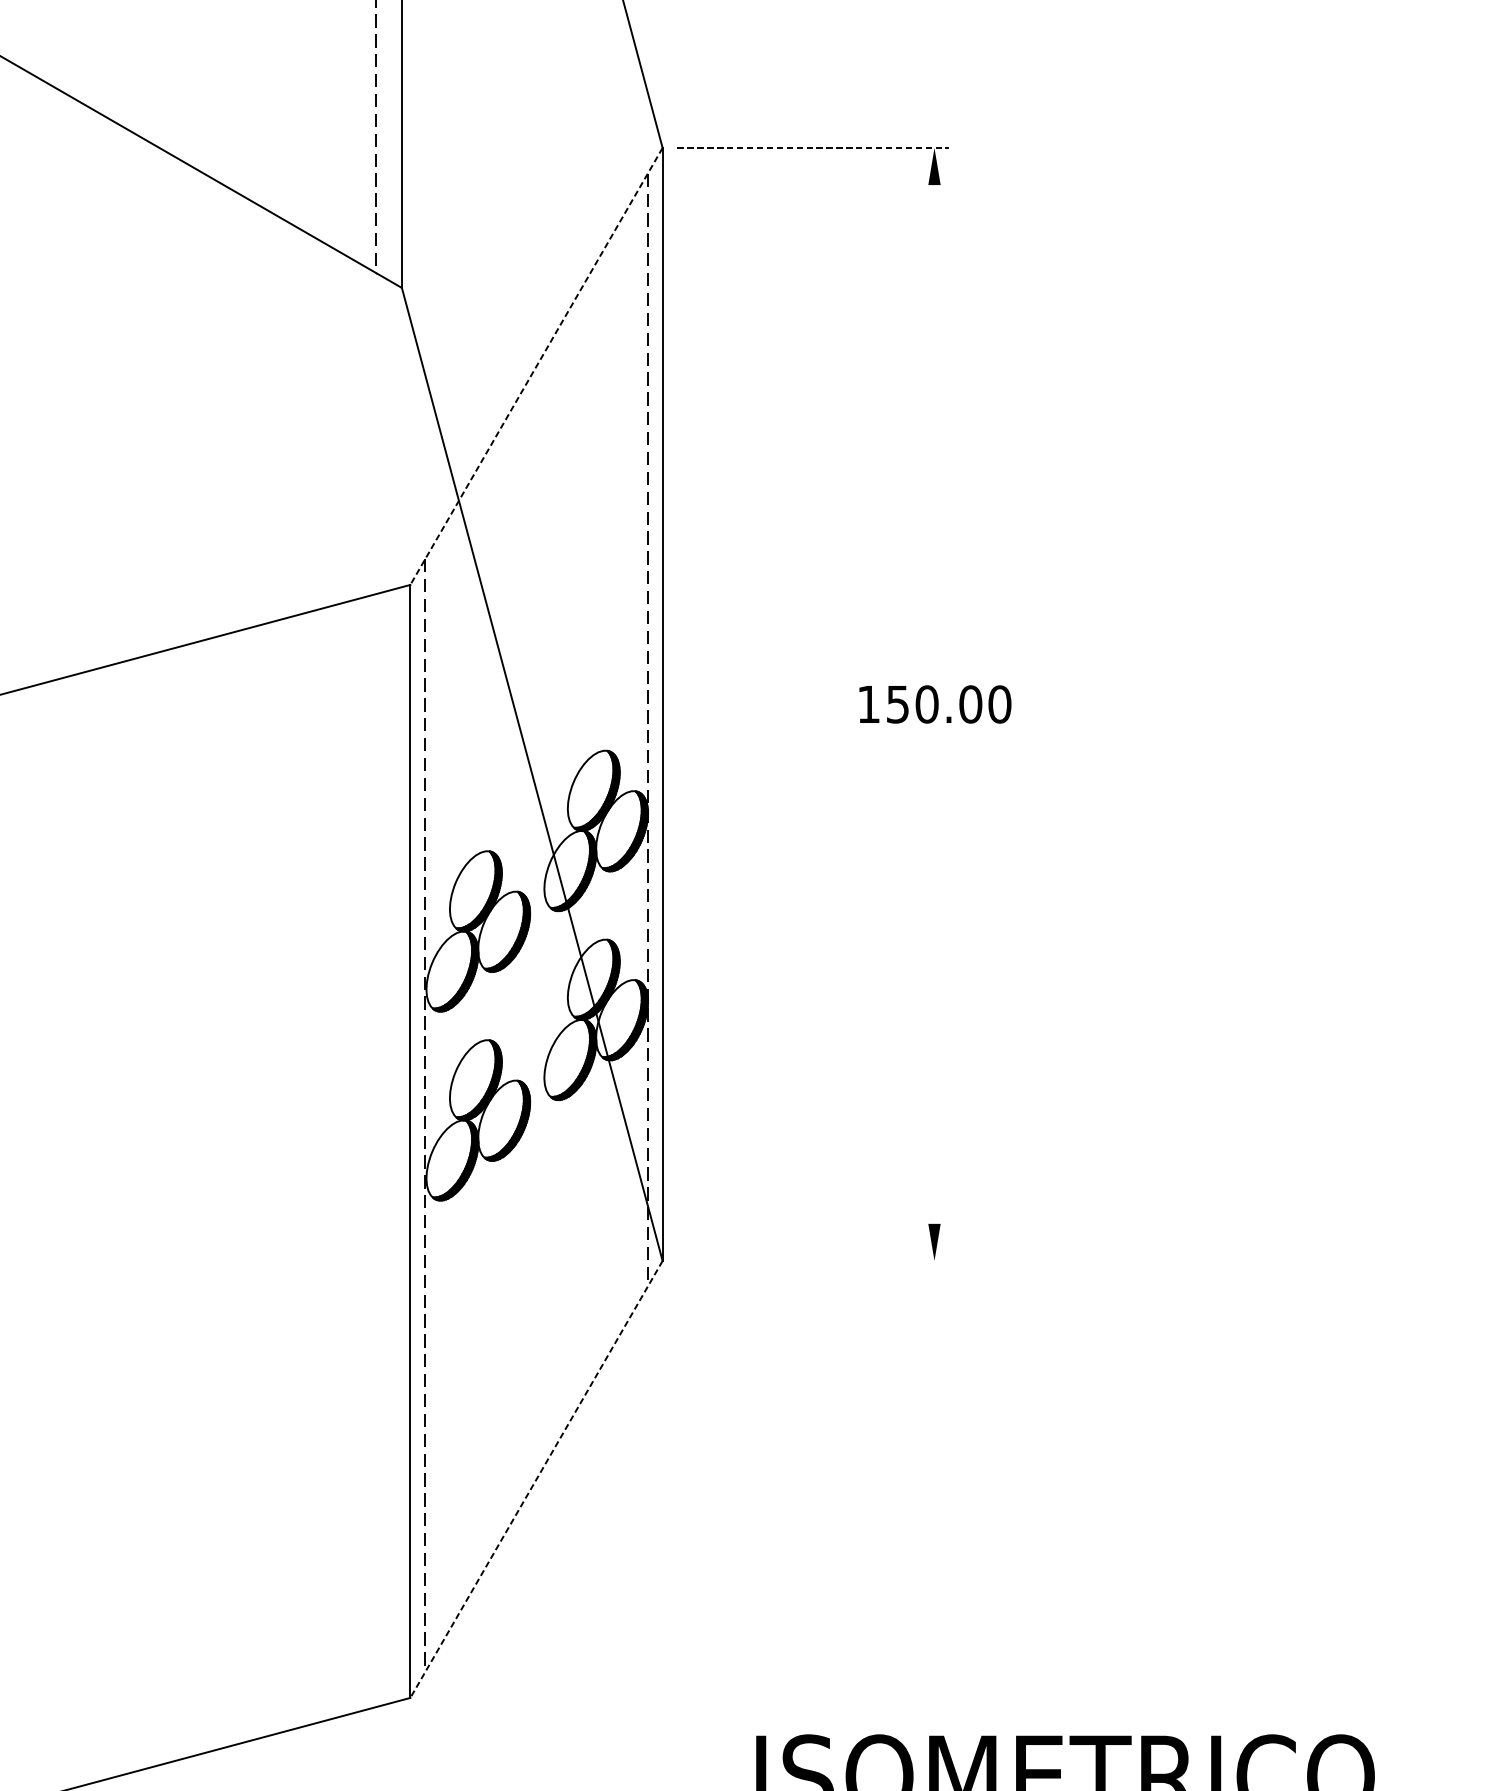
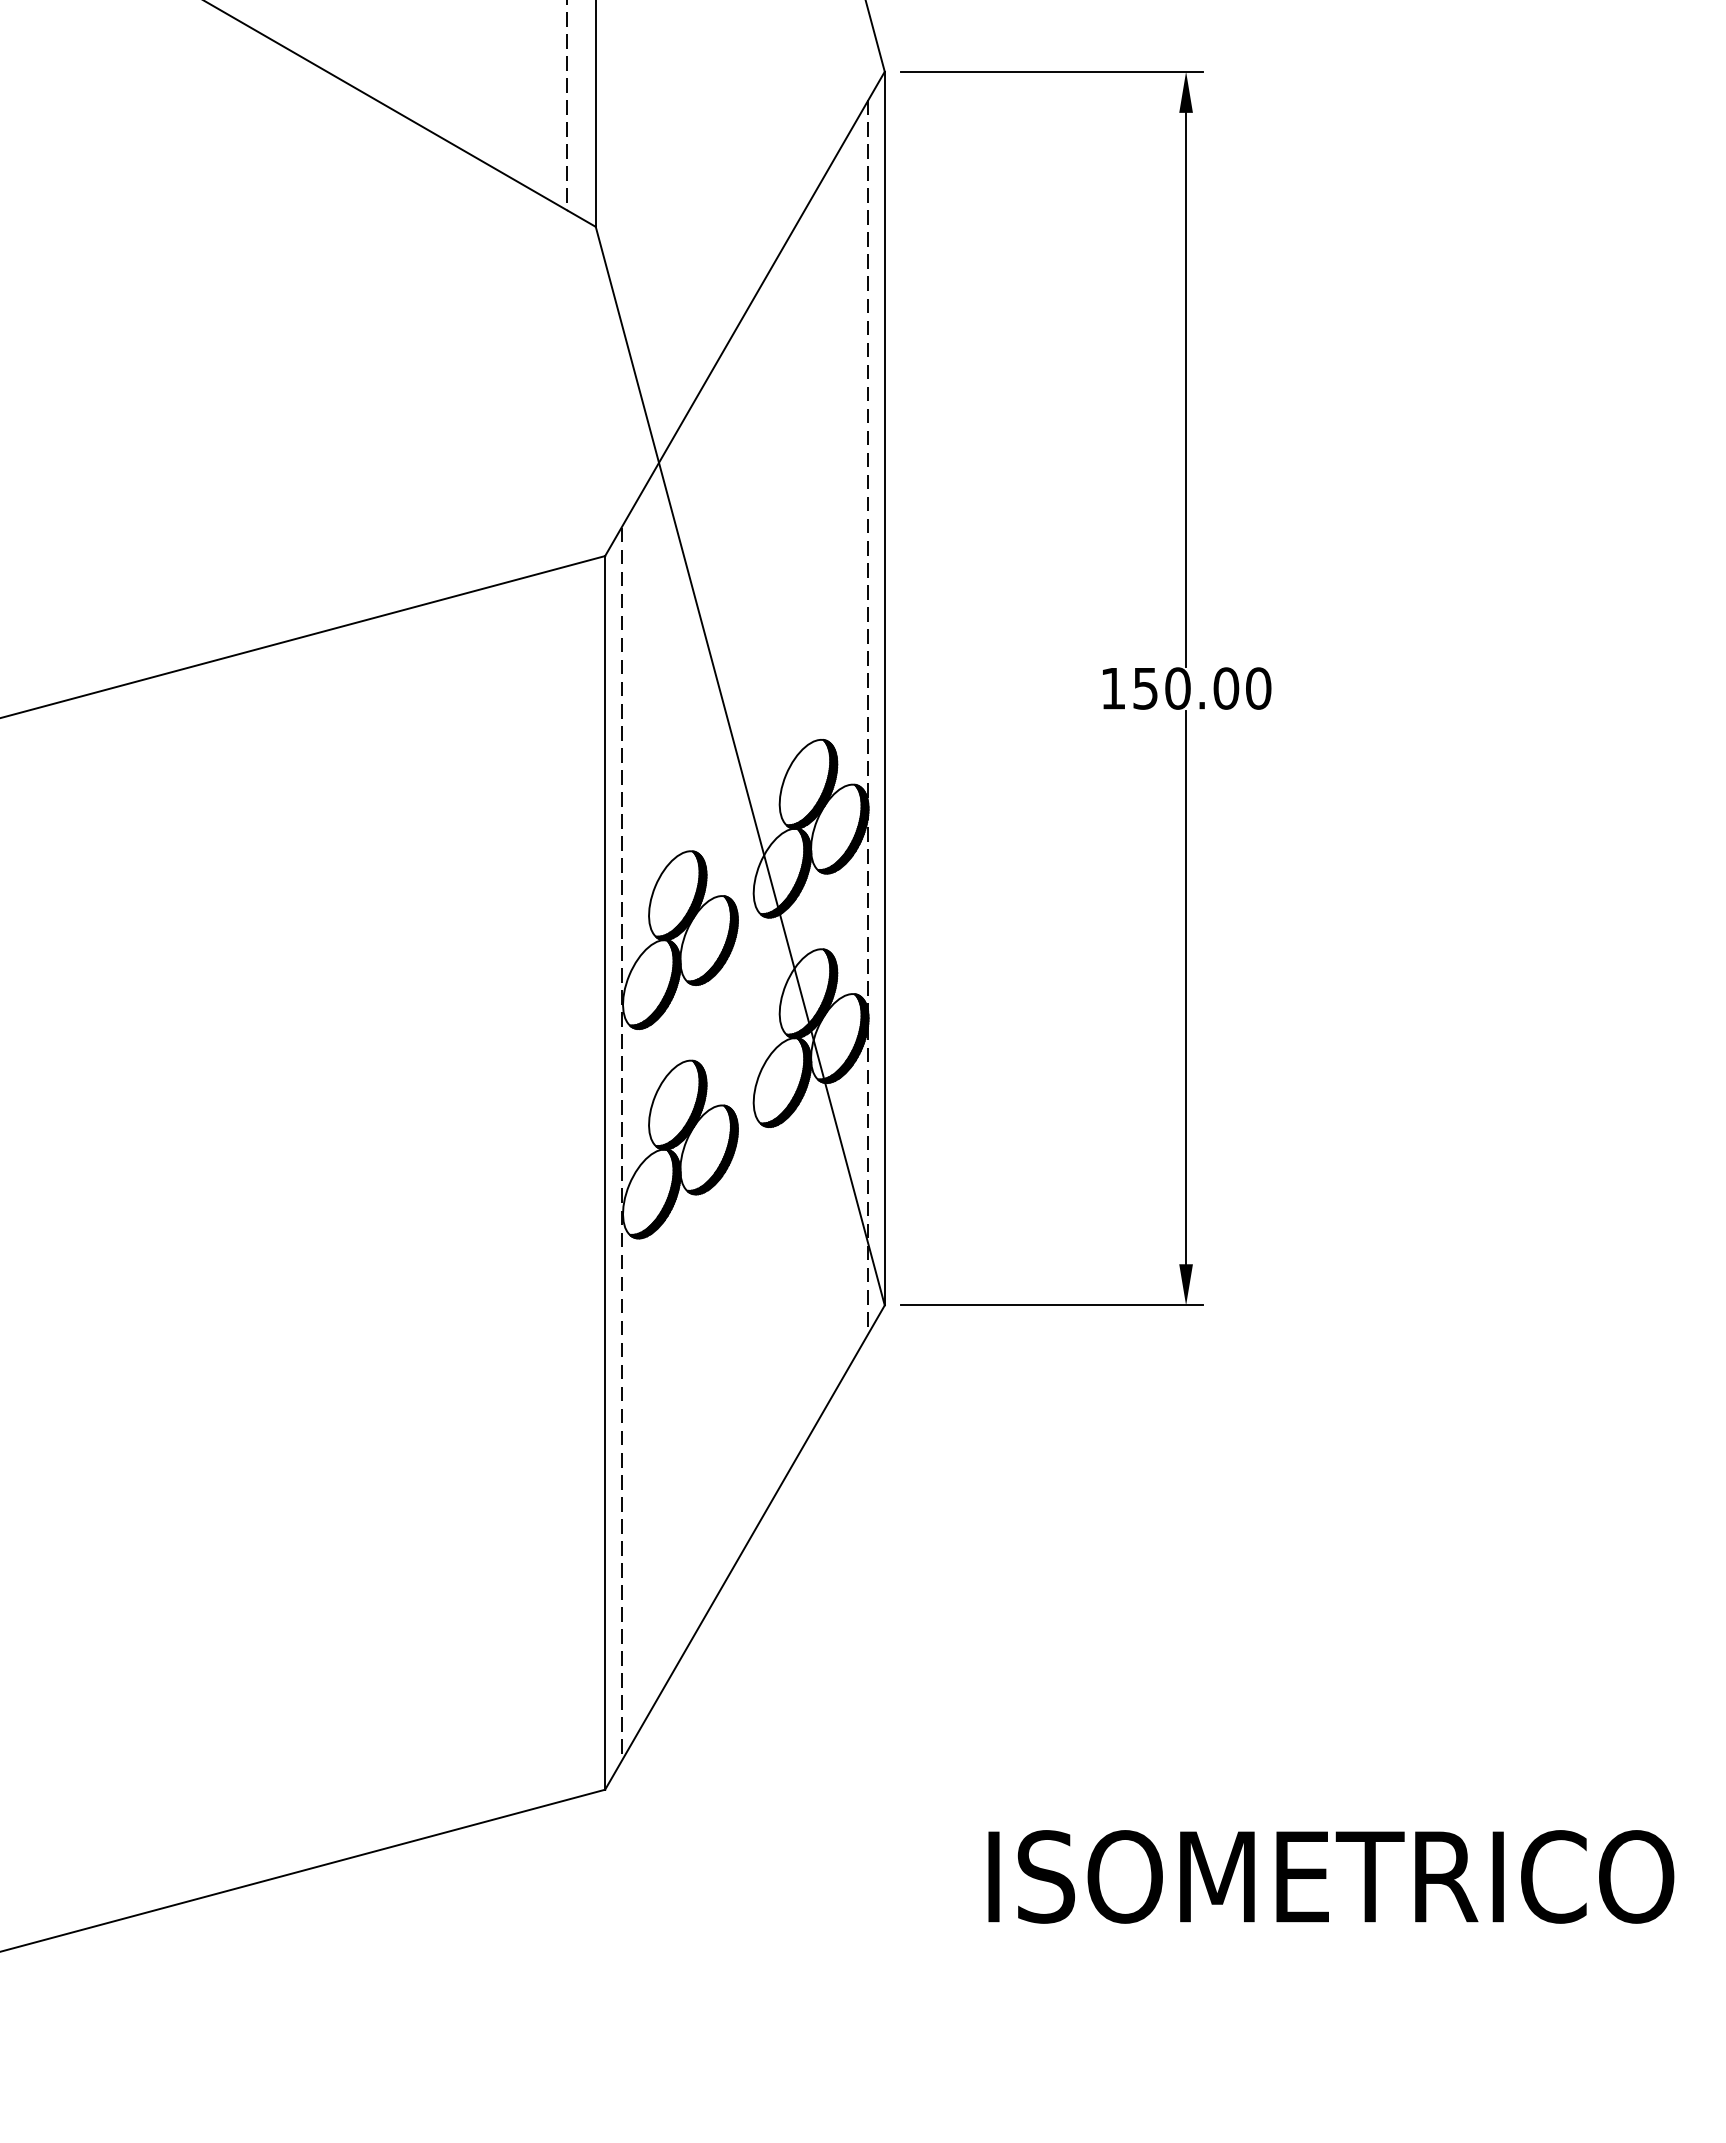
line: (813, 147) -> (1051, 71), dashed -> solid
line: (536, 366) -> (744, 313), dashed -> solid
line: (934, 434) -> (1186, 389), added
line: (934, 974) -> (1186, 987), added
line: (813, 1261) -> (1051, 1305), added
line: (536, 1479) -> (744, 1547), dashed -> solid

